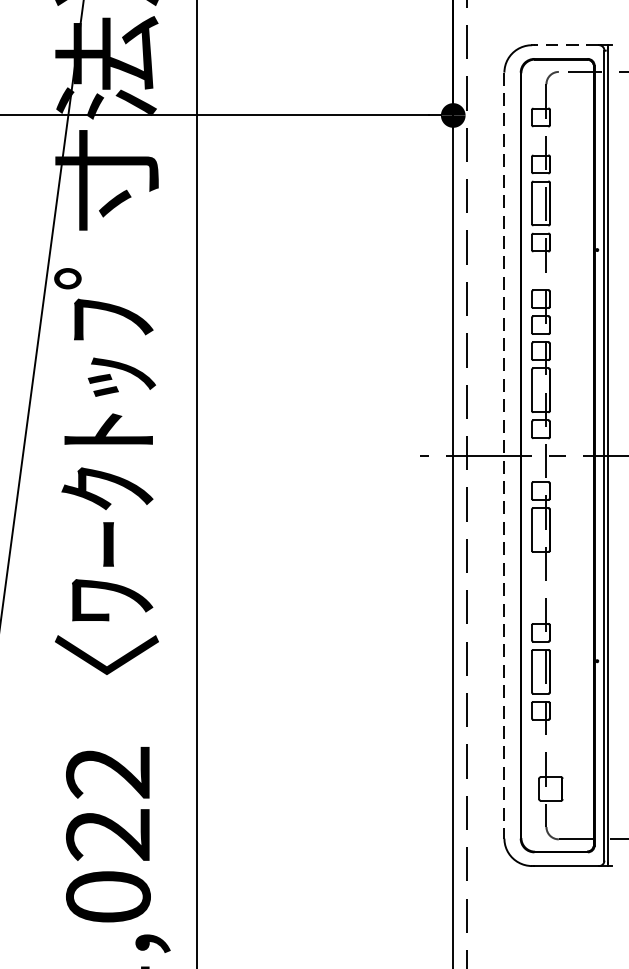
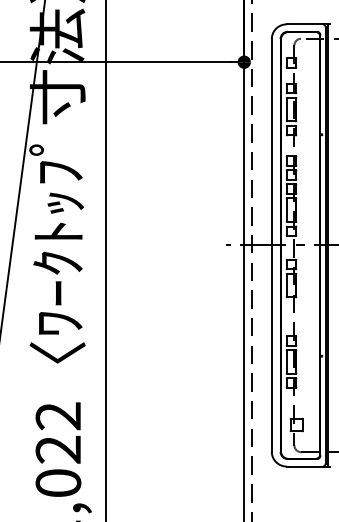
line: (566, 45) -> (305, 24), dashed -> solid
line: (503, 455) -> (271, 245), dashed -> solid

